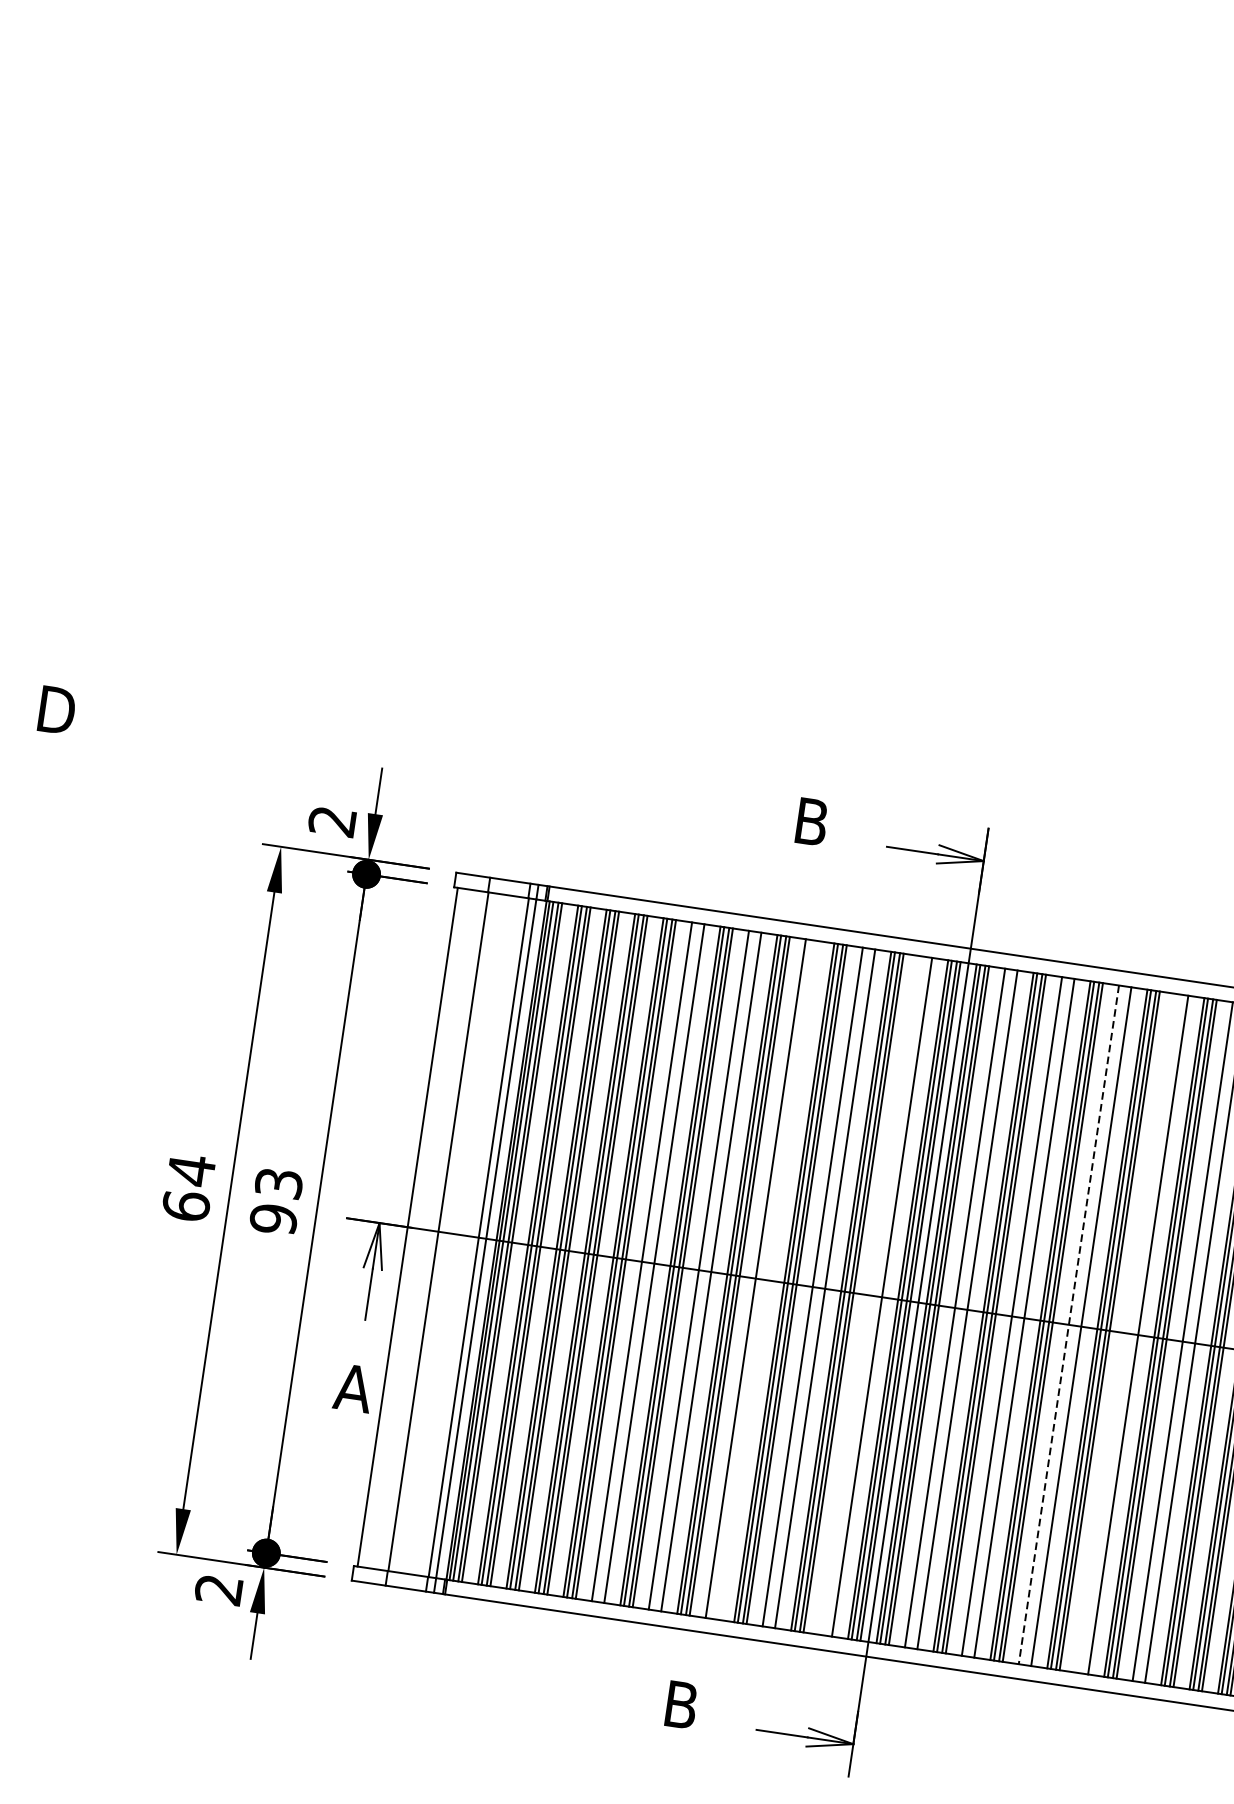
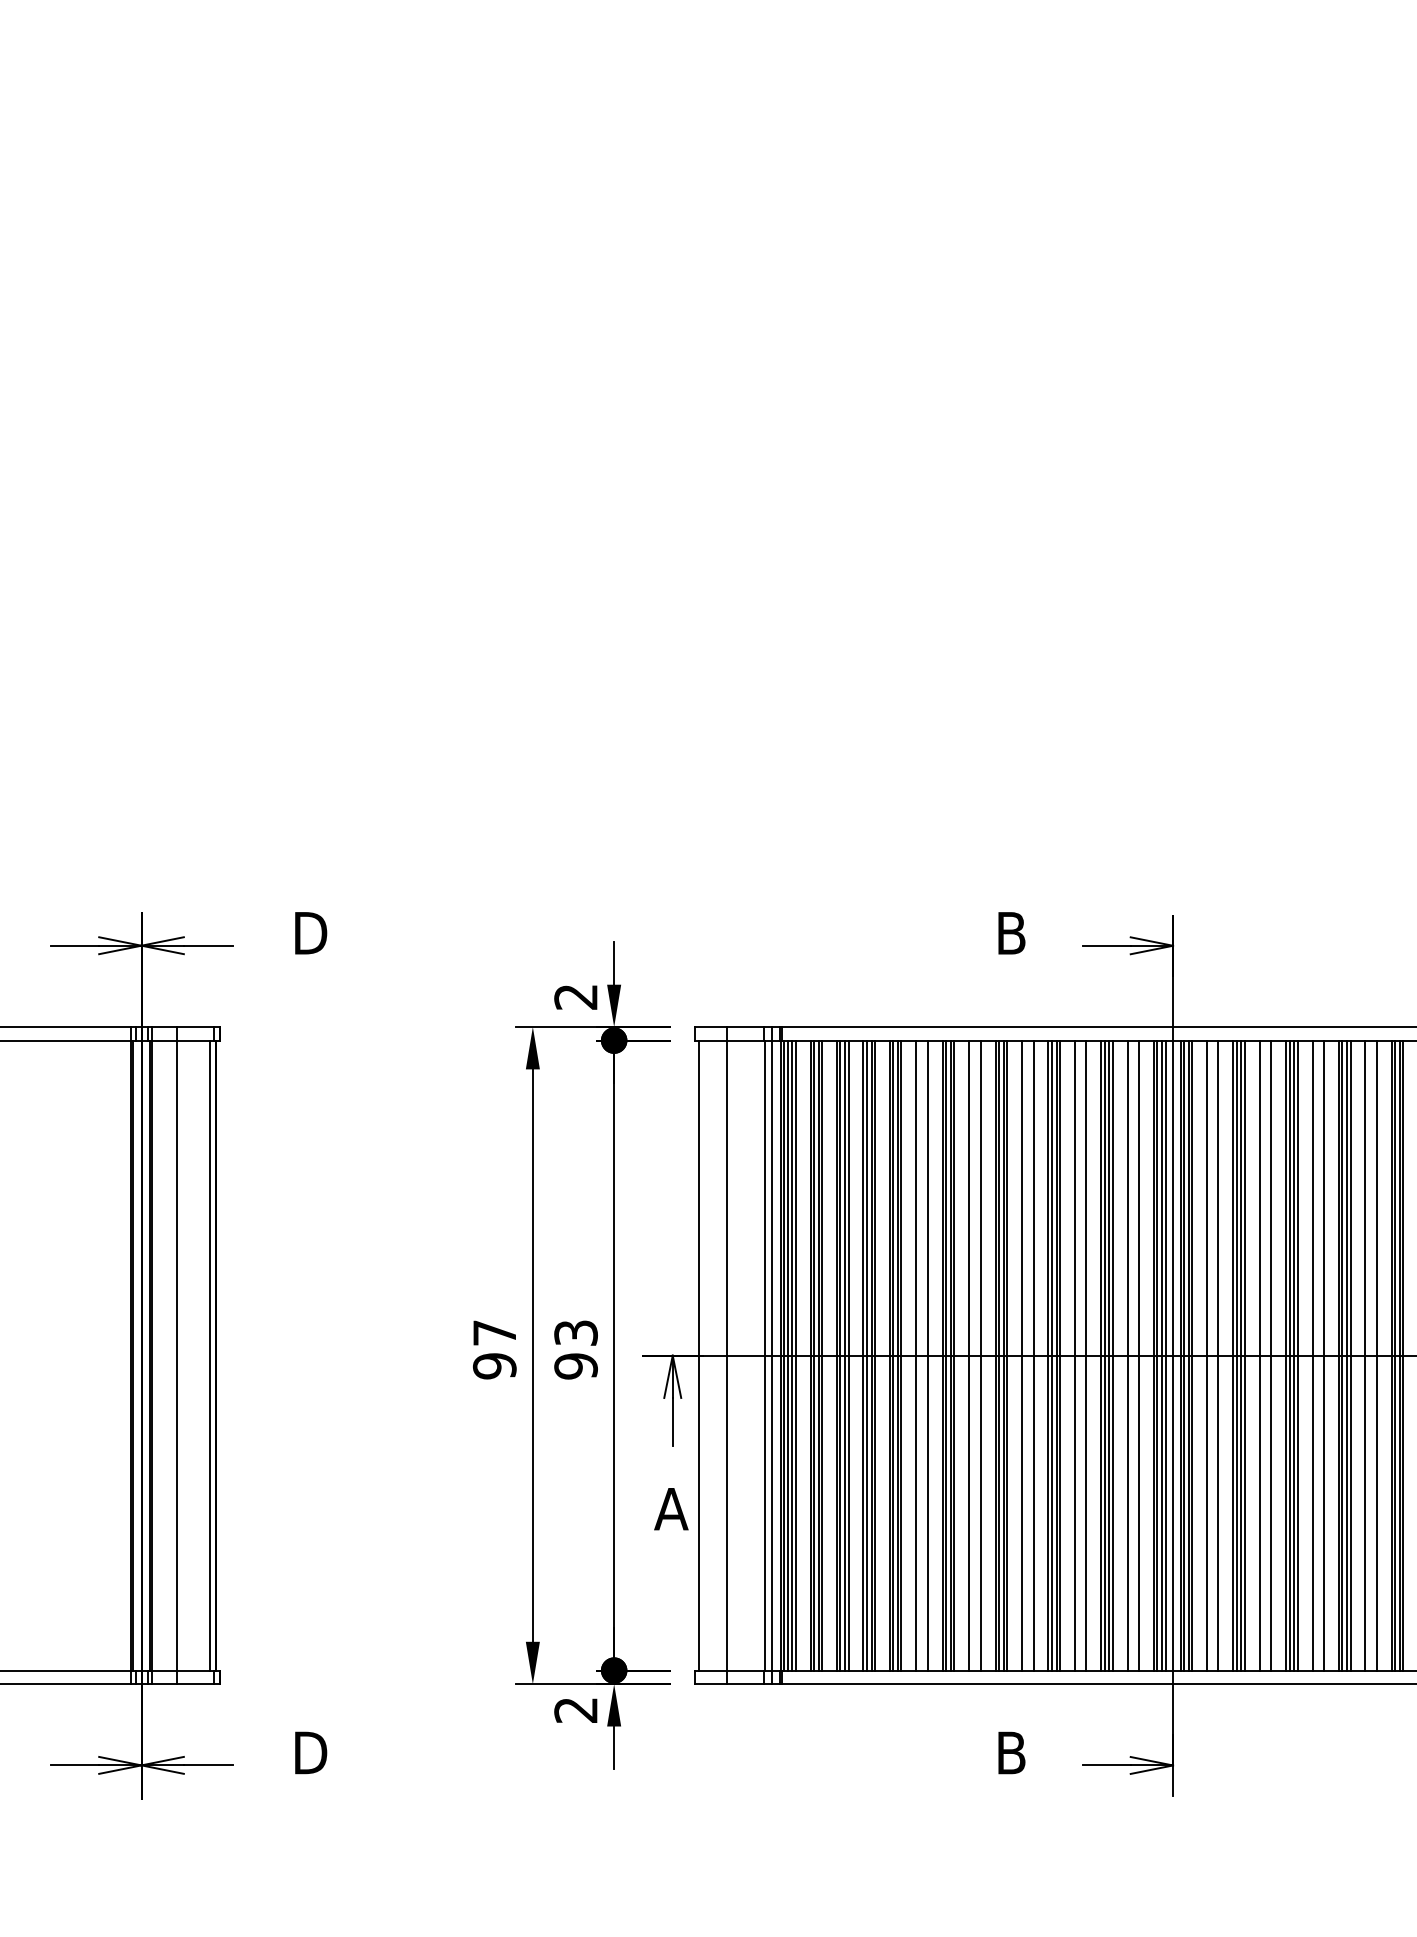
text: (188, 1188) -> (494, 1349), 64 -> 97
line: (768, 1280) -> (1033, 1355), added
line: (869, 1295) -> (1127, 1355), added
line: (1068, 1325) -> (1312, 1356), dashed -> solid
line: (1125, 1333) -> (1365, 1355), added

